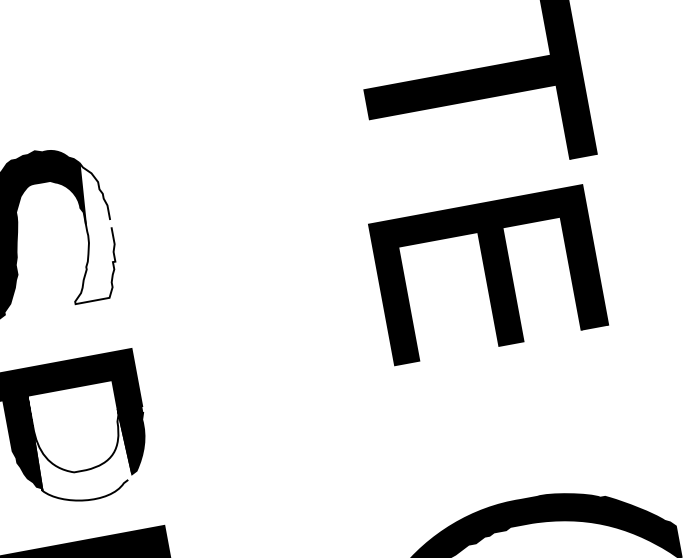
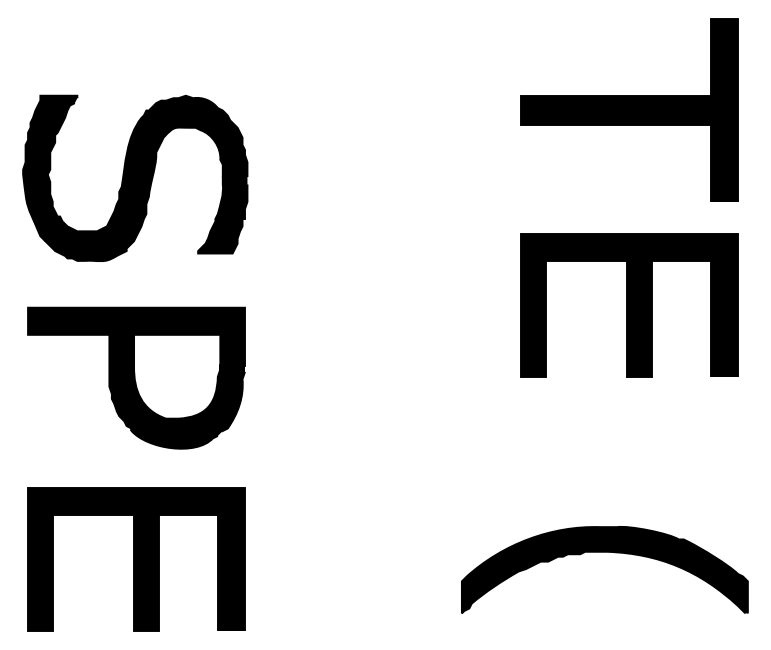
fill: (86, 231) -> (222, 184), added
part: (488, 275) -> (629, 305), moved
fill: (79, 443) -> (176, 391), added

